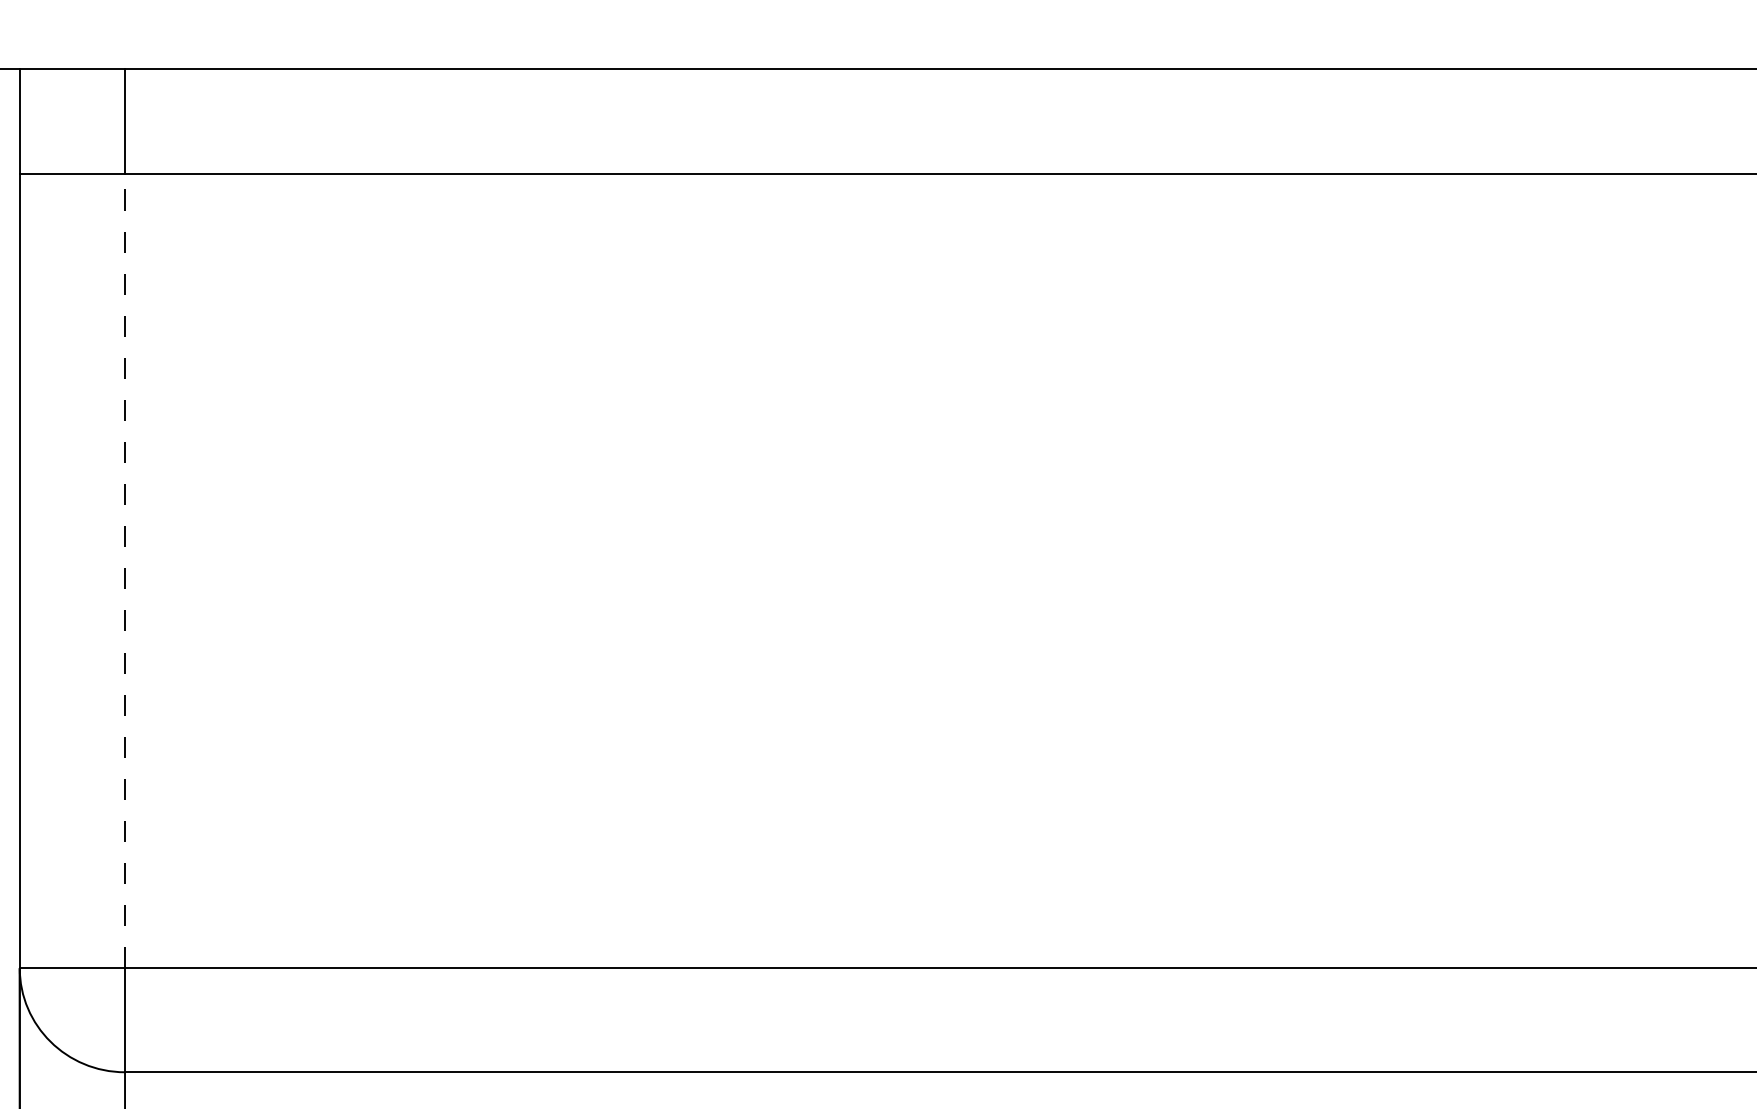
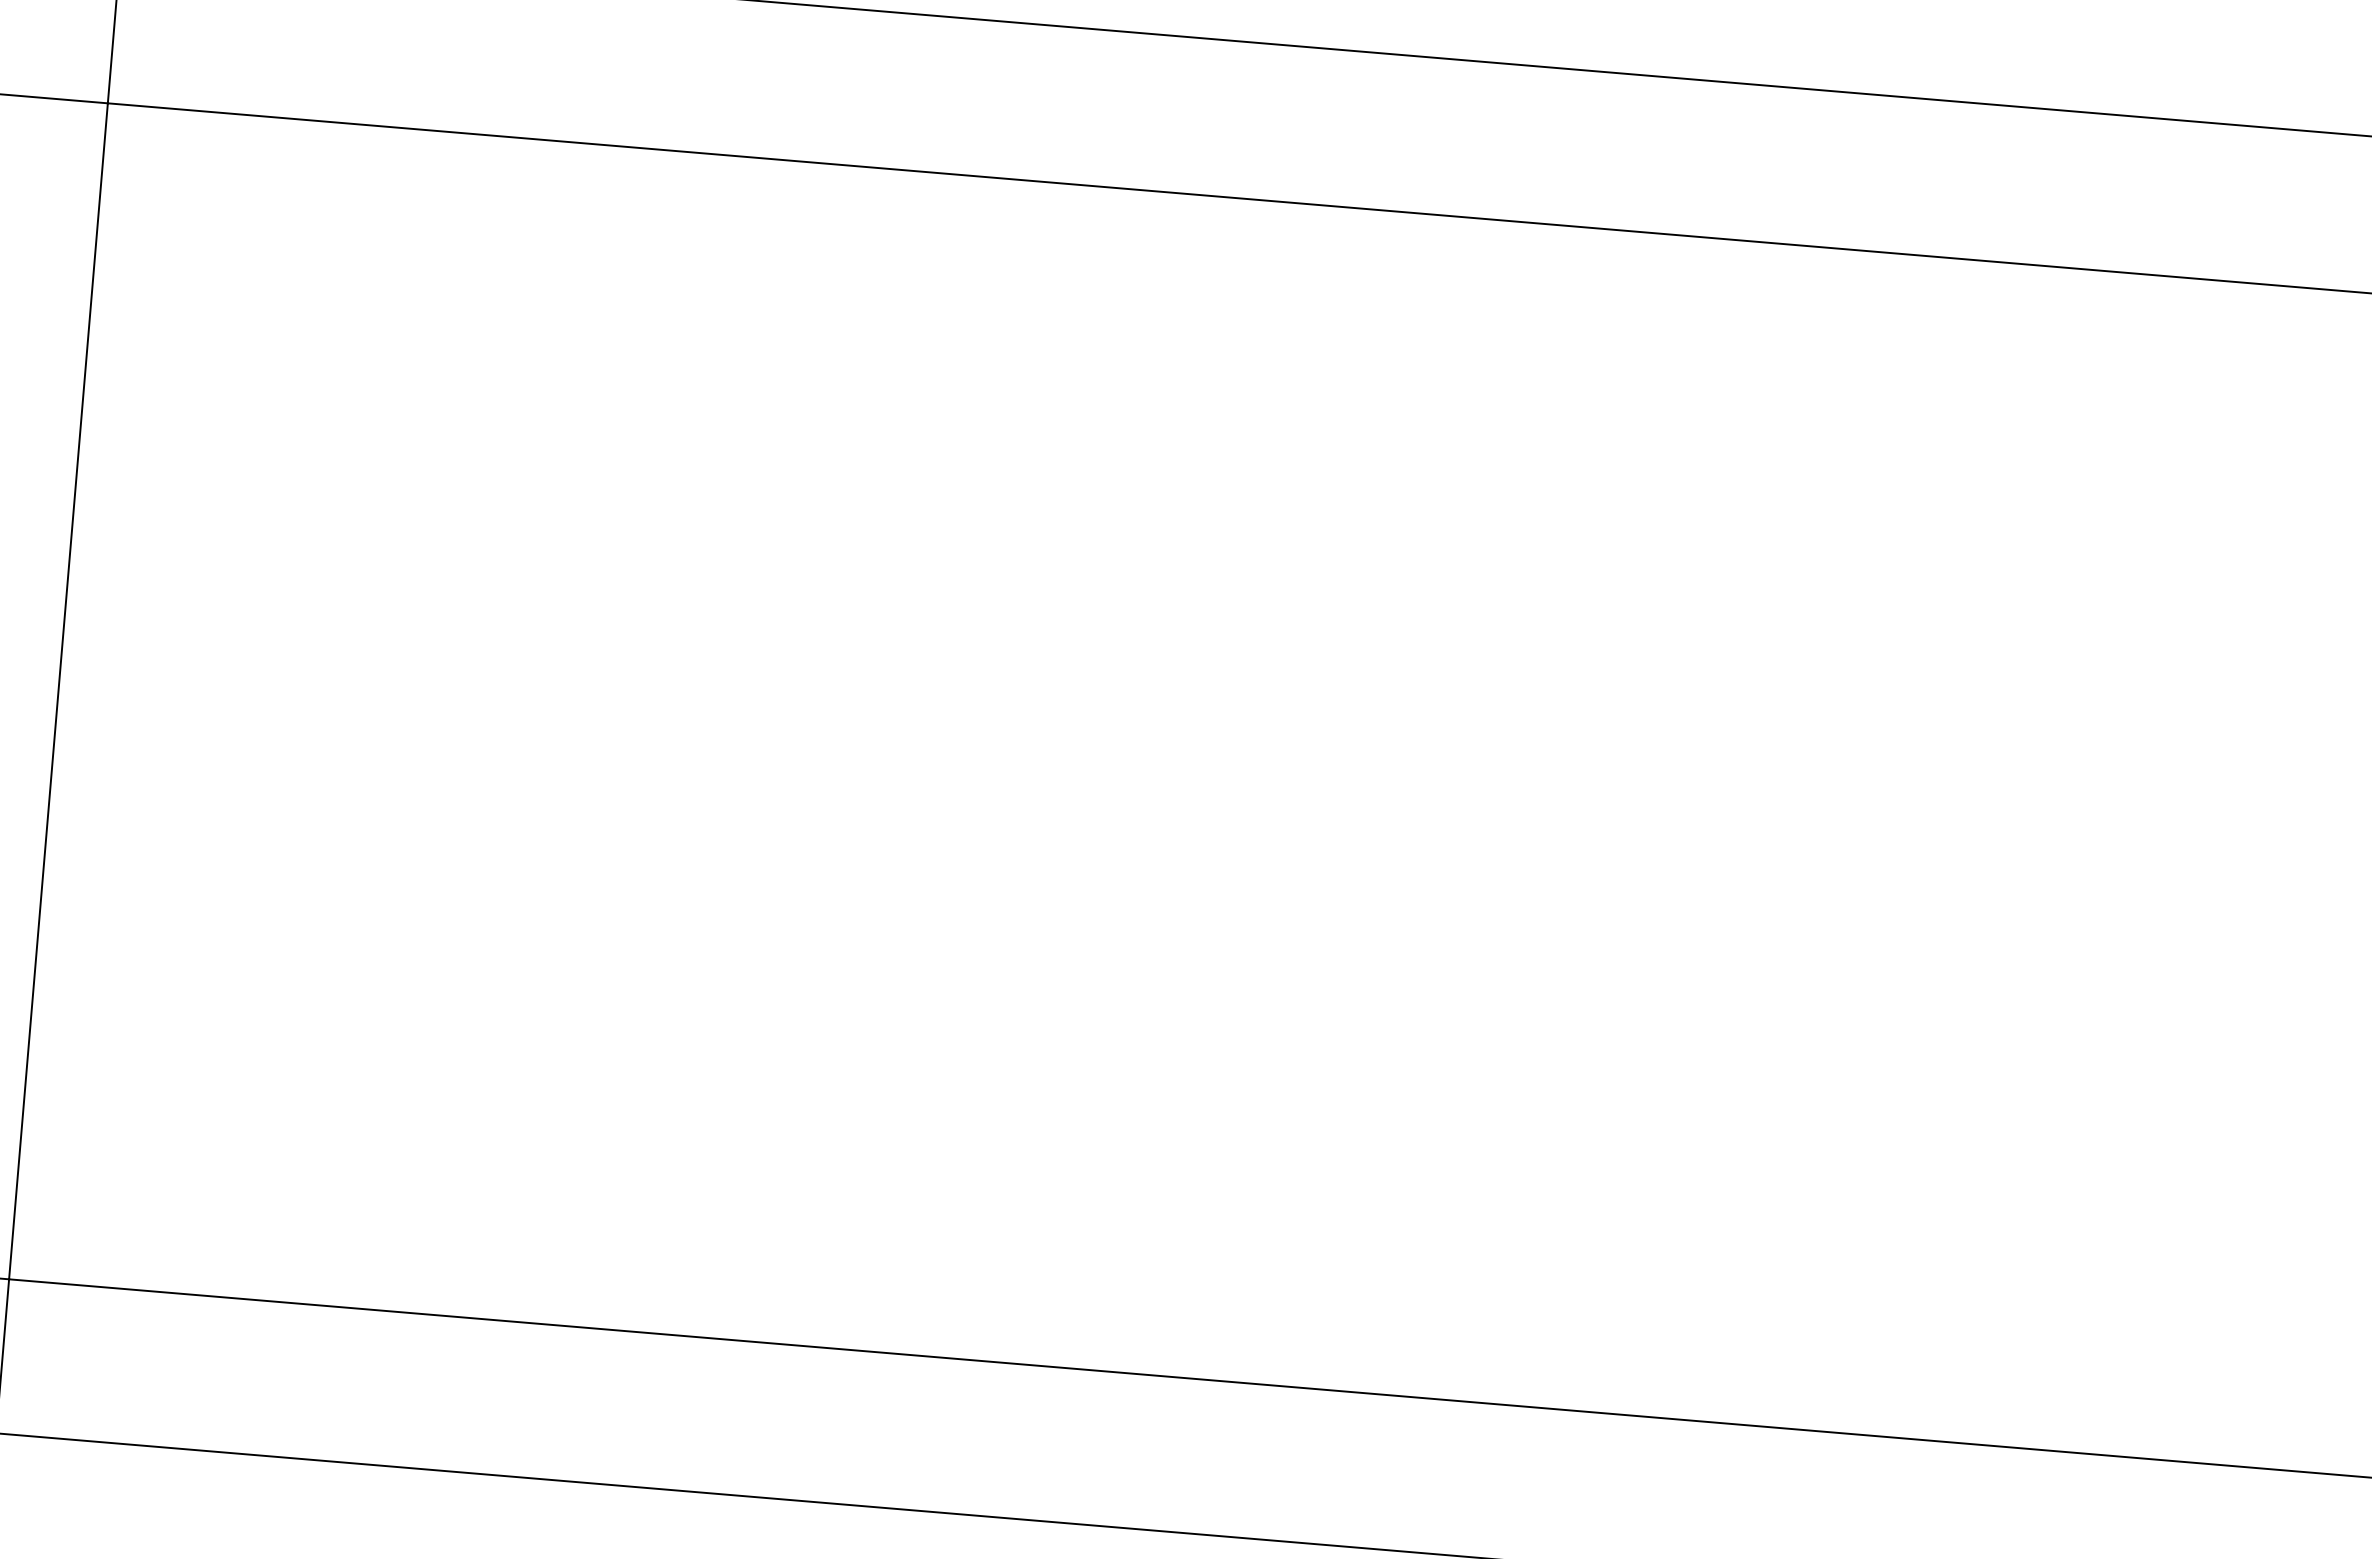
line: (125, 571) -> (59, 691), dashed -> solid

